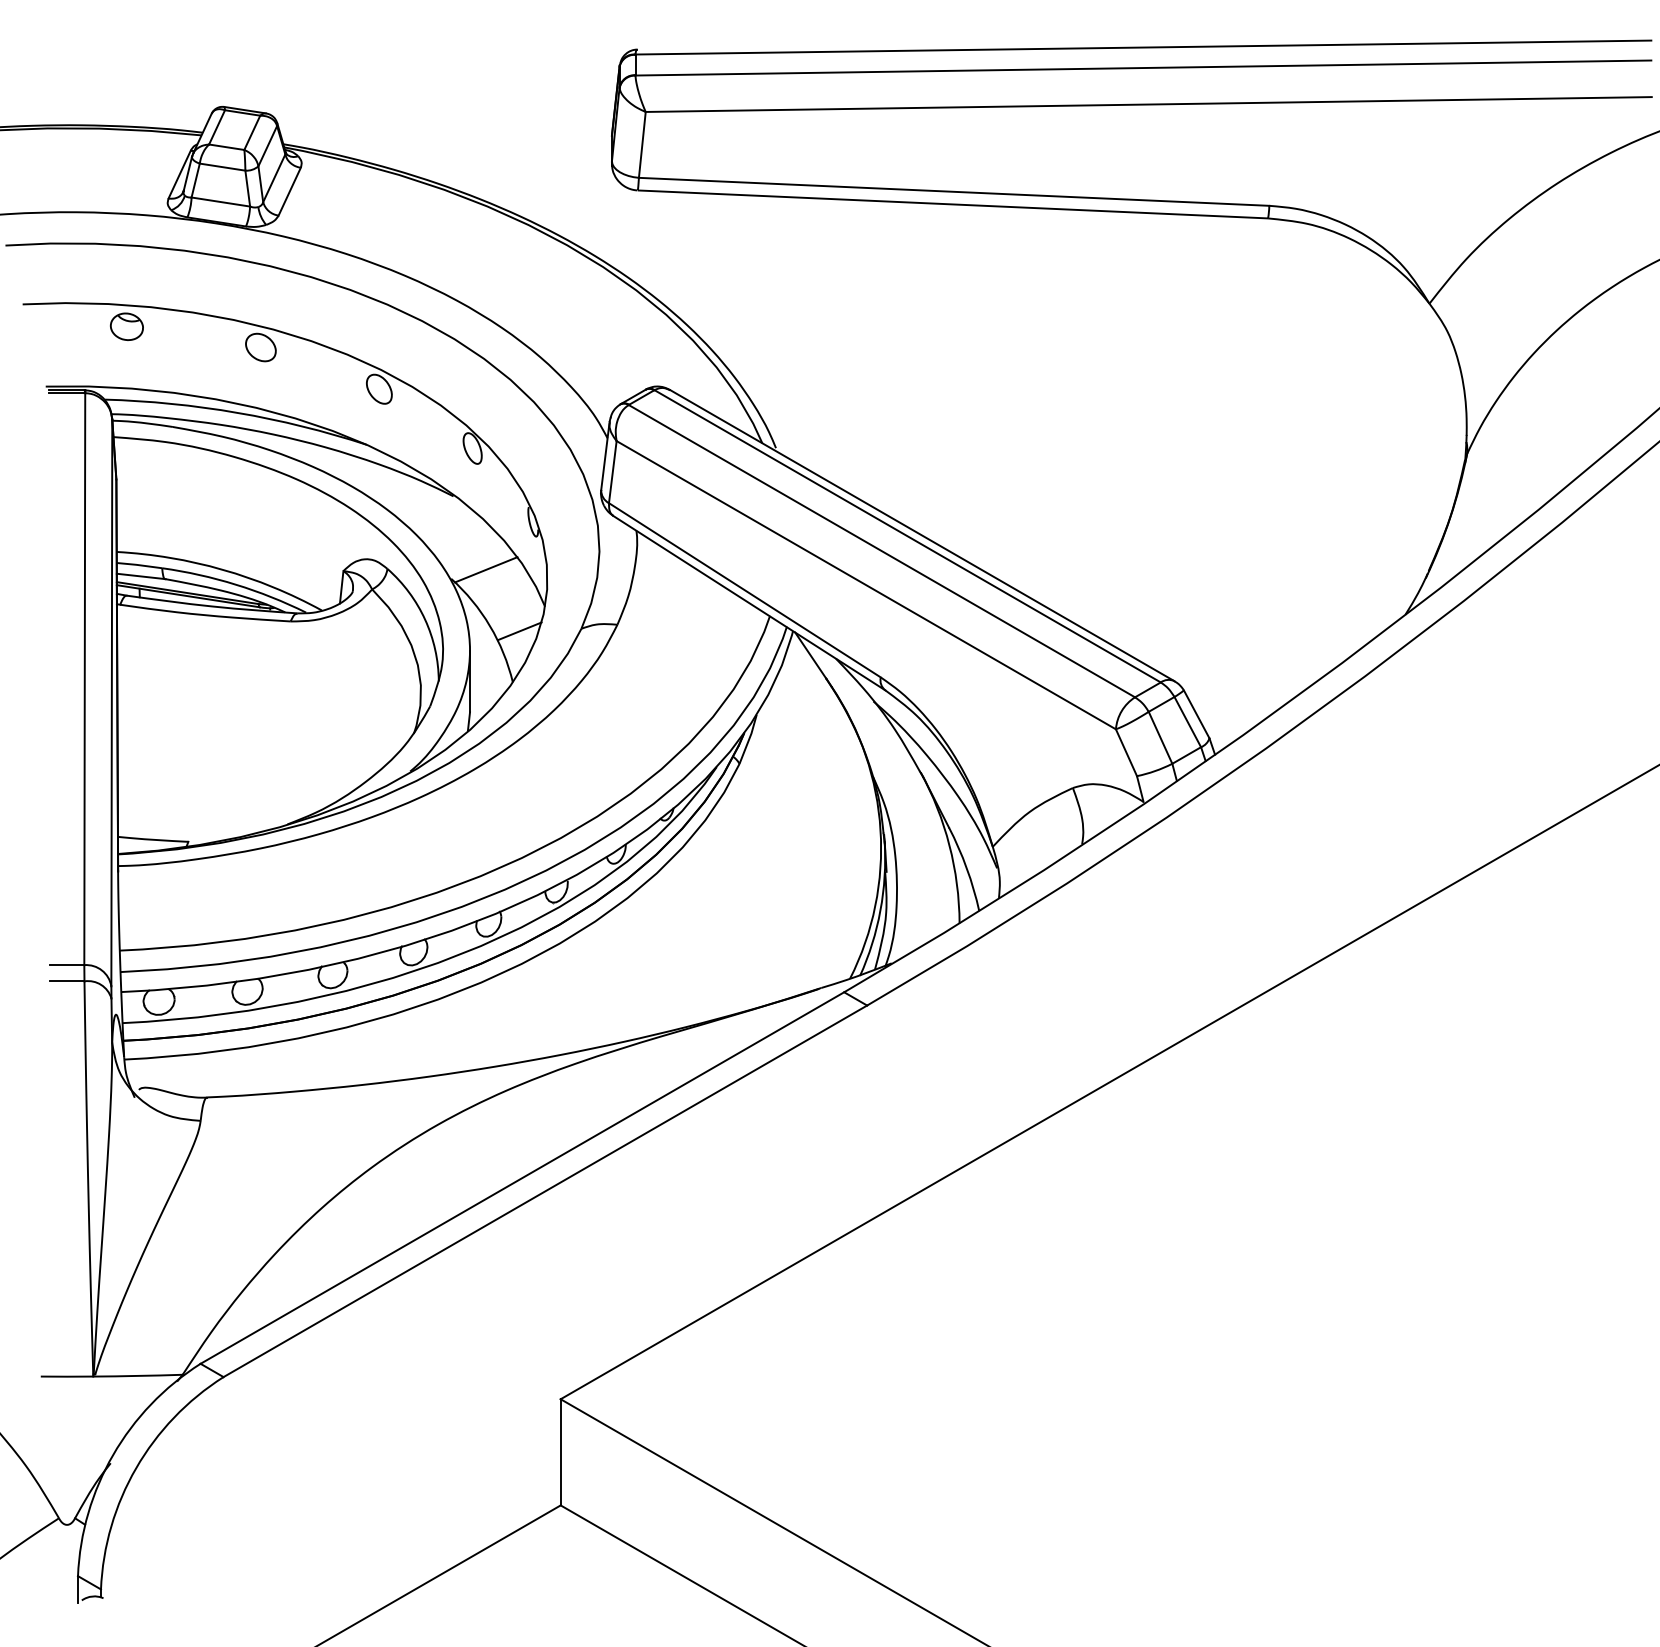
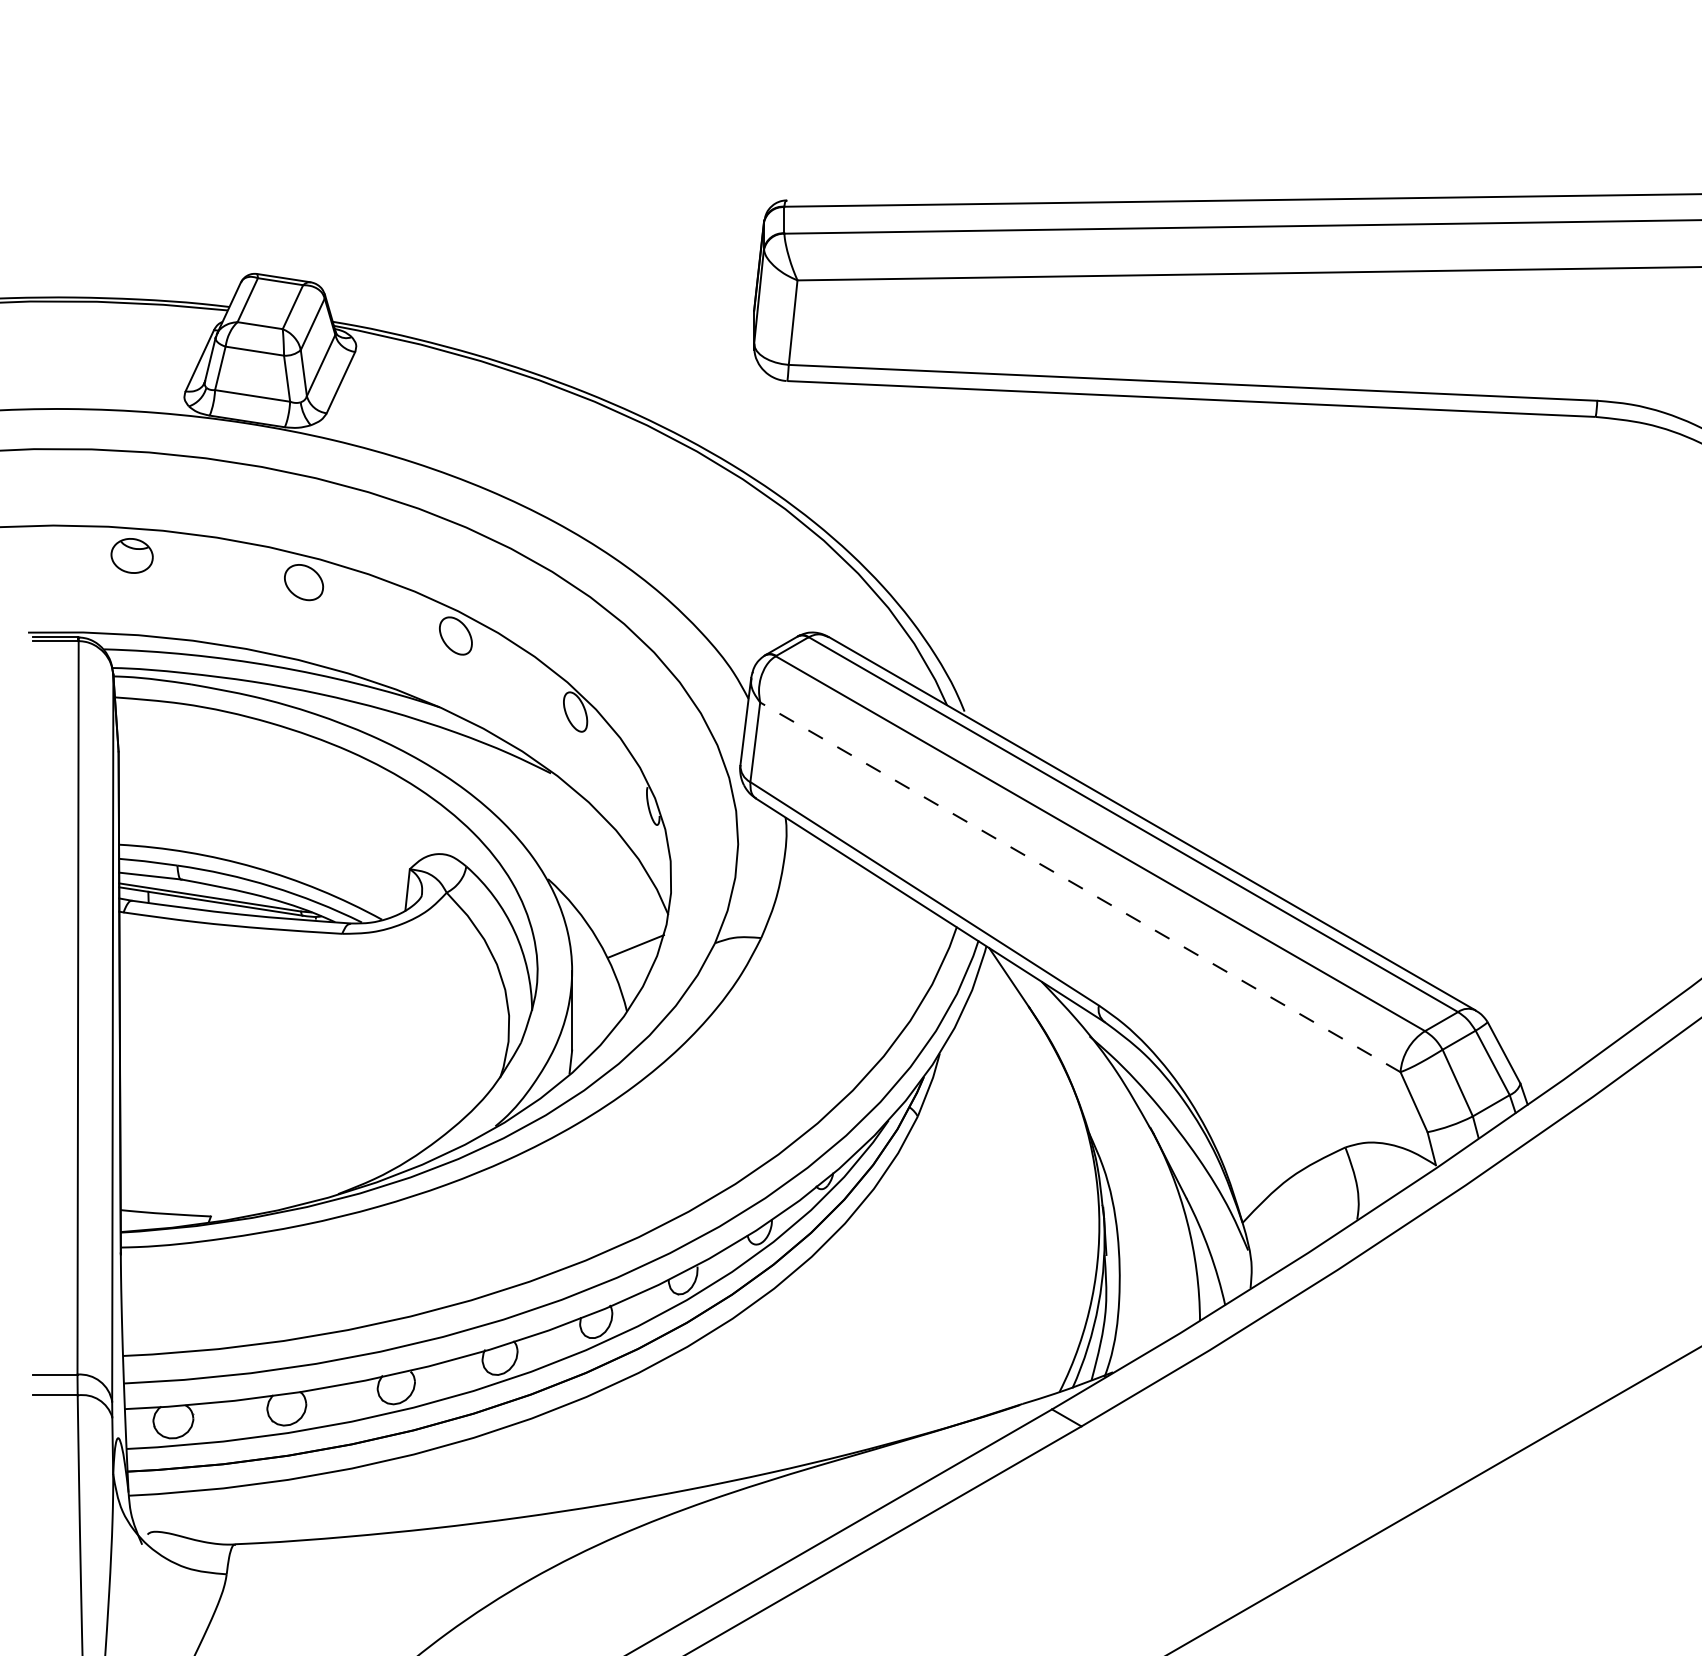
line: (486, 569) -> (593, 867), removed
line: (865, 584) -> (1079, 886), solid -> dashed

